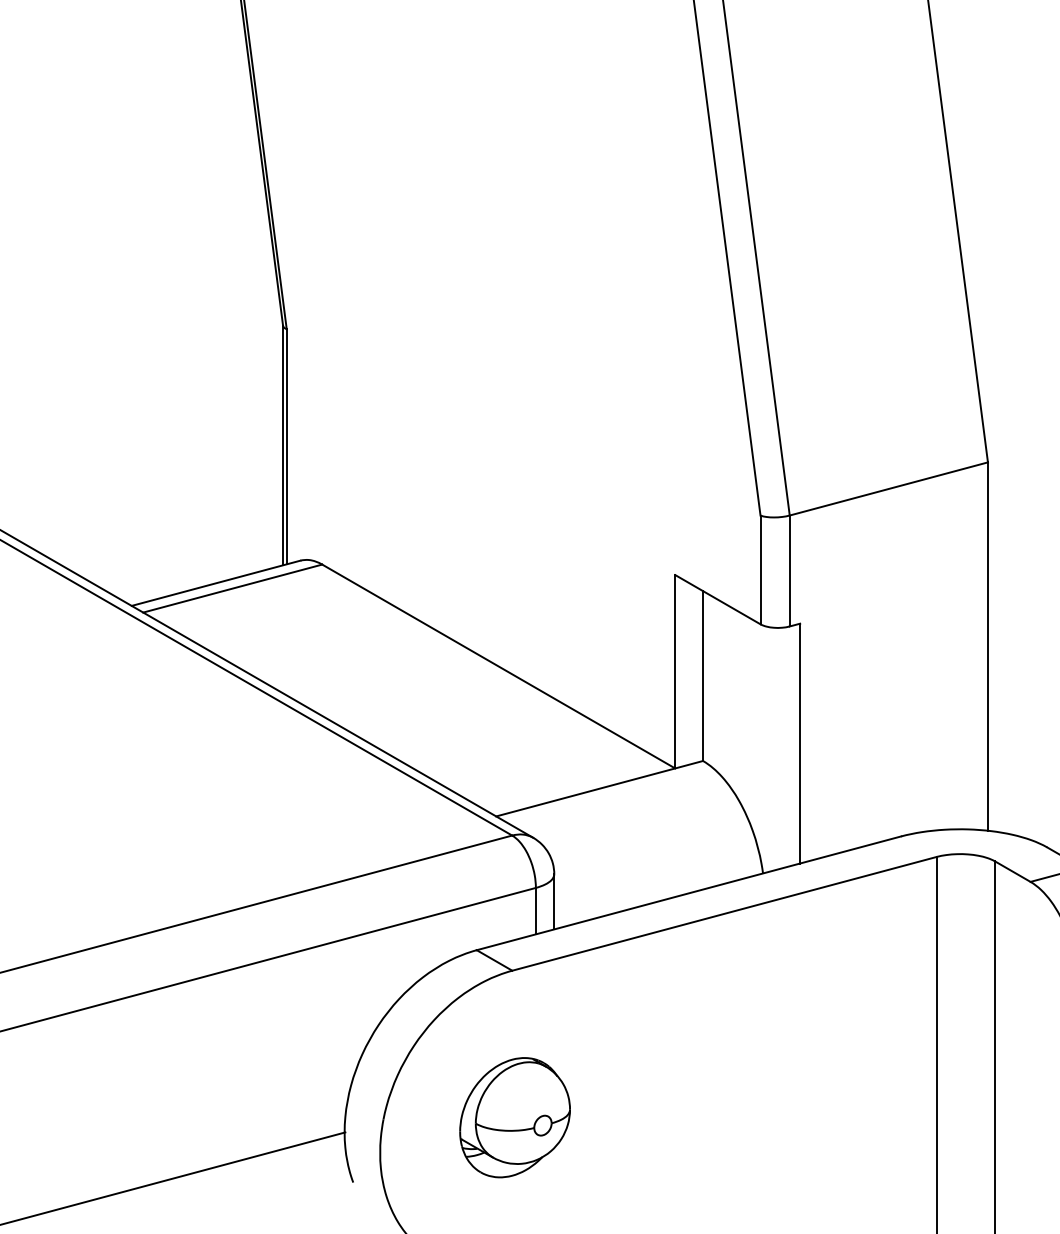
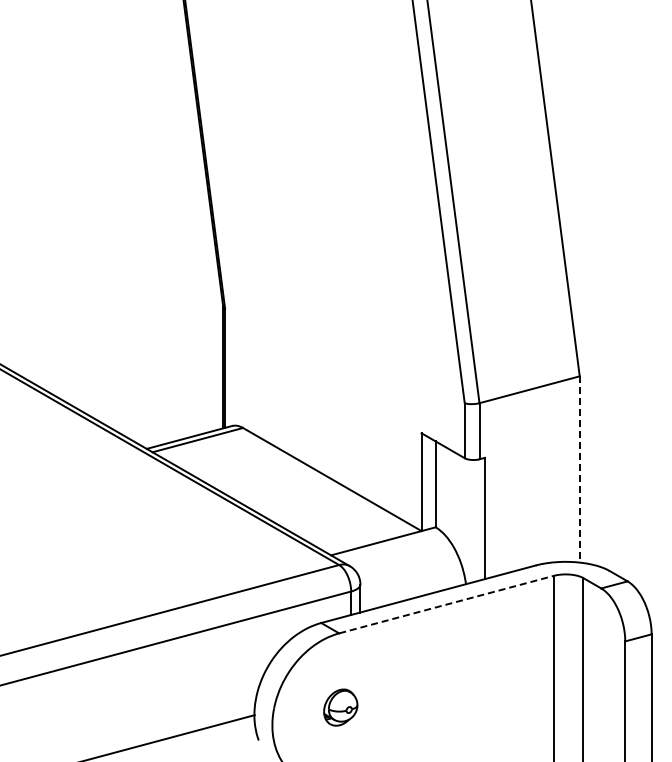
line: (987, 648) -> (579, 470), solid -> dashed
line: (724, 913) -> (446, 604), solid -> dashed
part: (514, 1117) -> (340, 707), size x0.6

